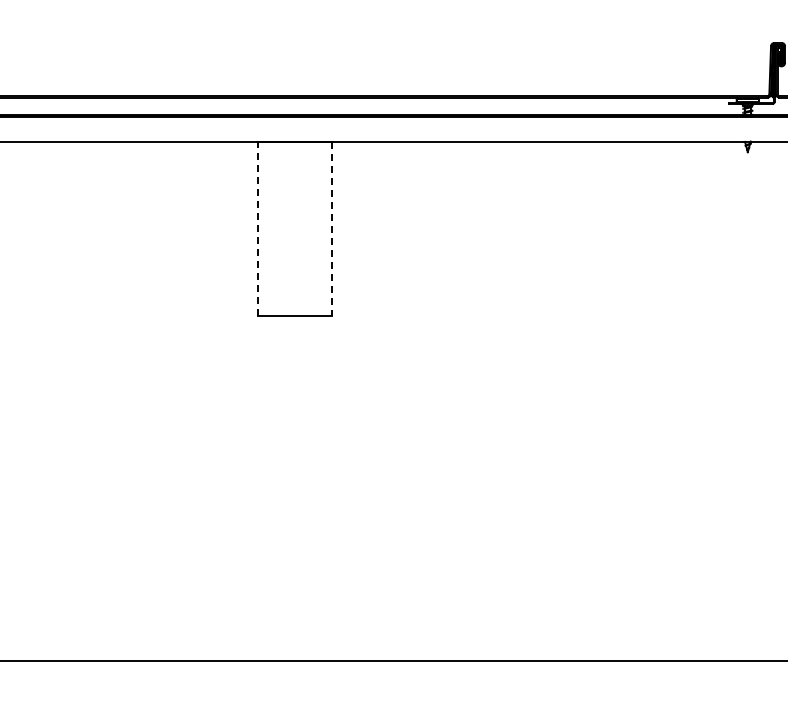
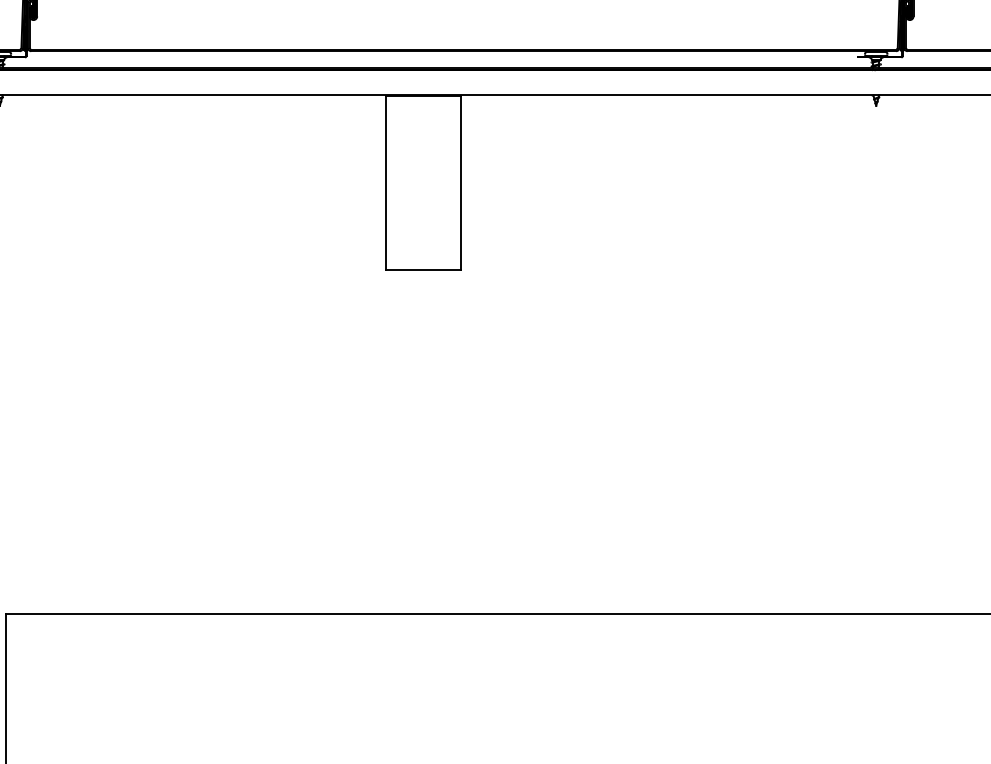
line: (258, 228) -> (386, 182), dashed -> solid
line: (332, 228) -> (460, 182), dashed -> solid

